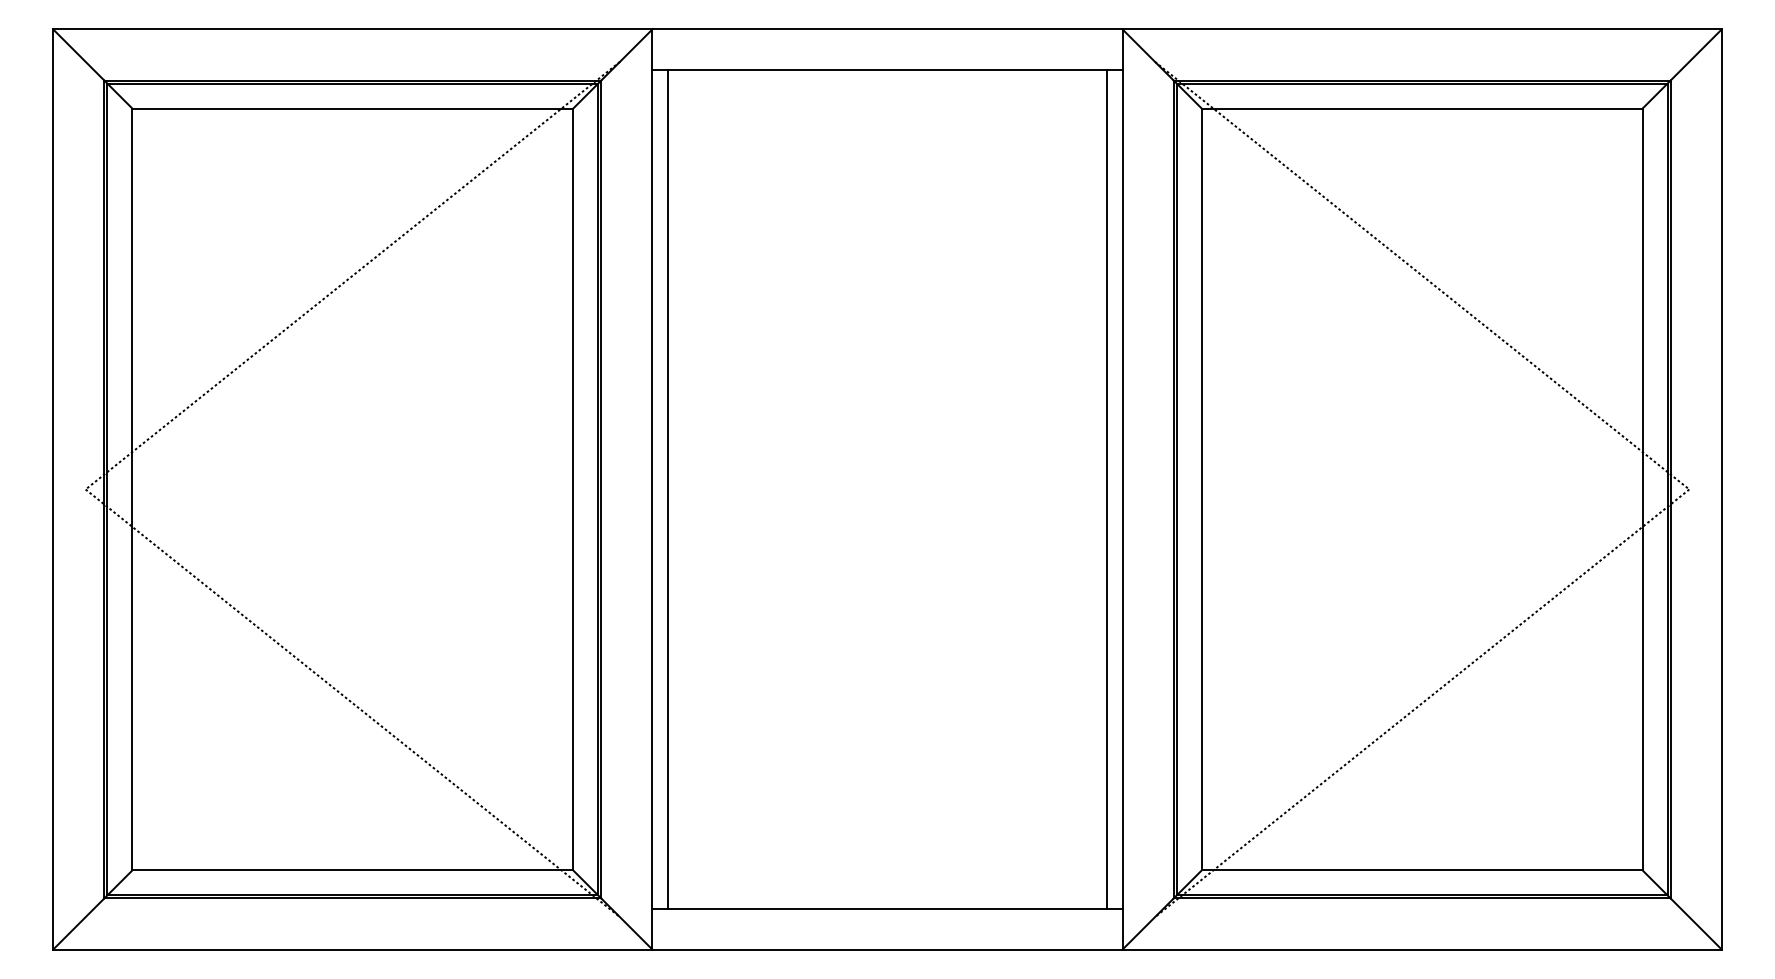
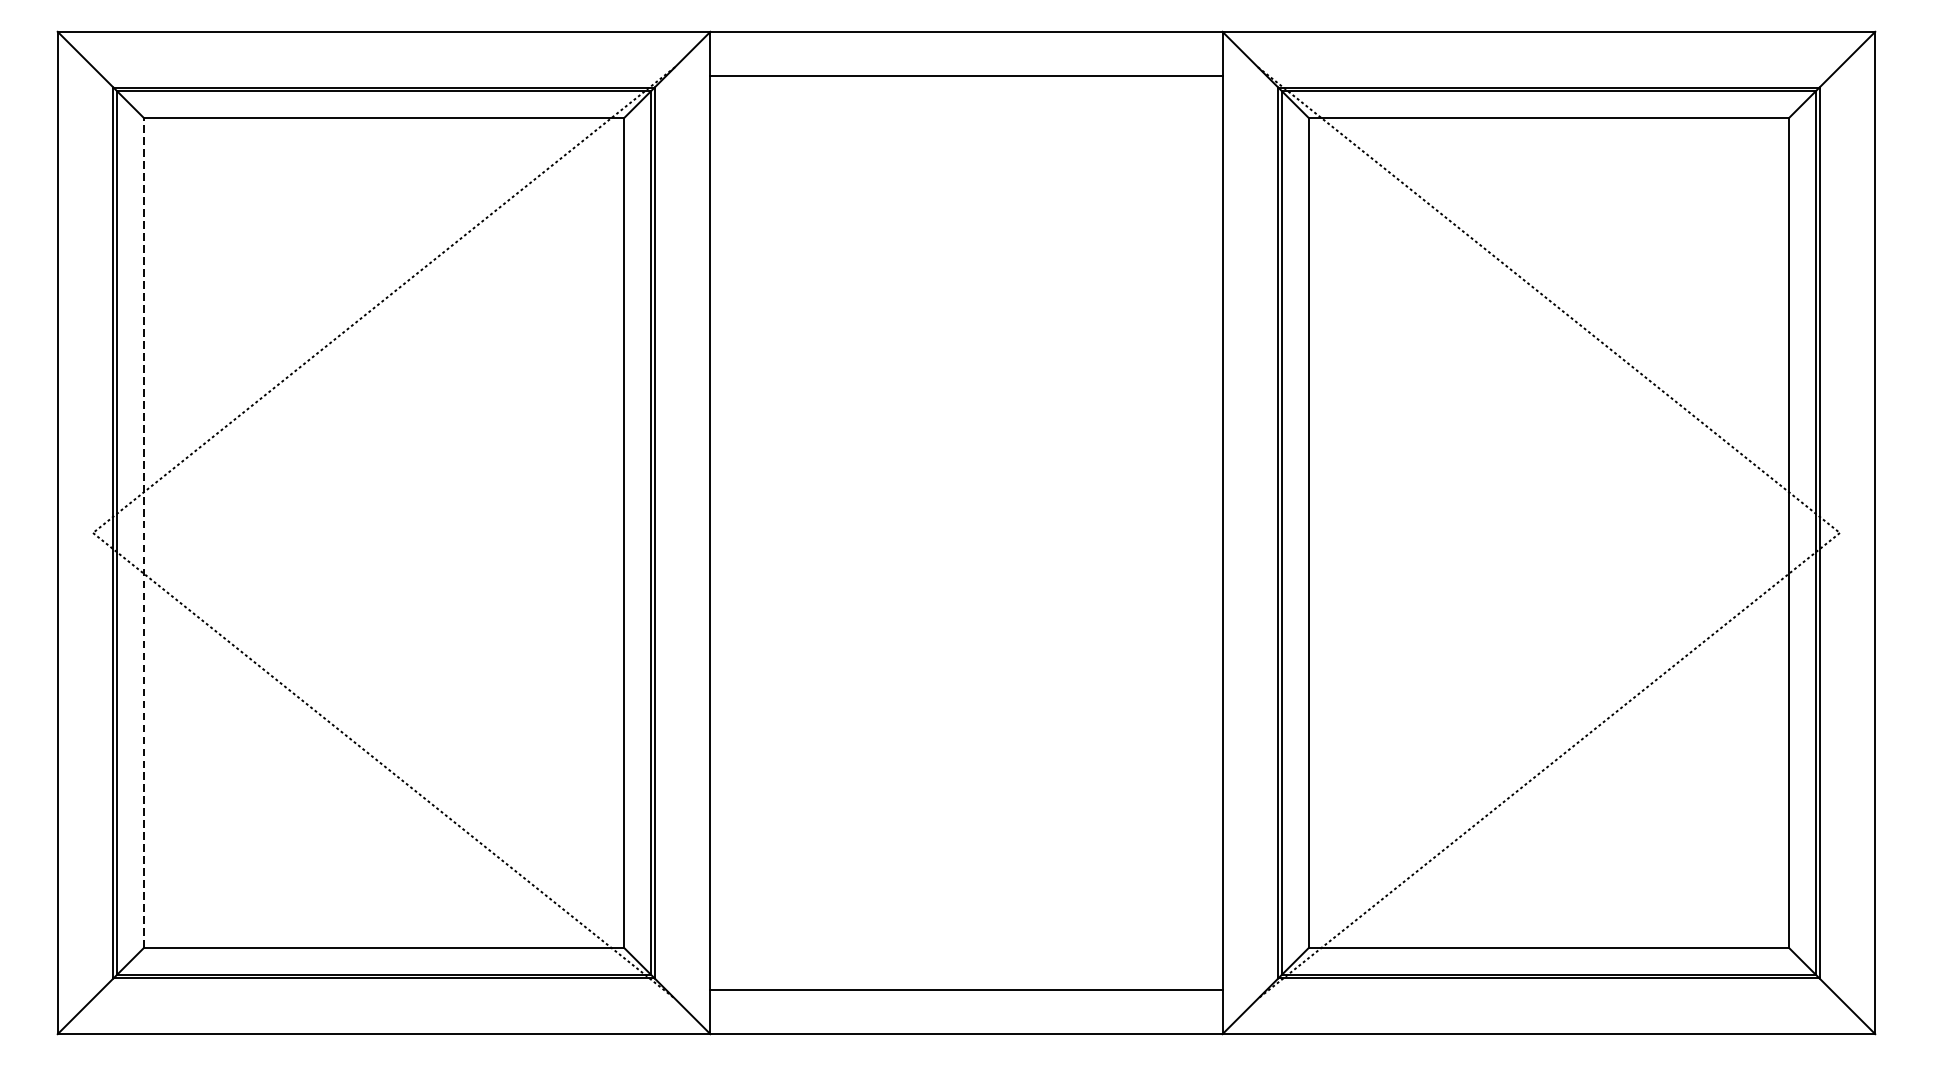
line: (132, 489) -> (144, 533), solid -> dashed
line: (668, 489) -> (727, 533), removed
line: (1106, 489) -> (1205, 533), removed

